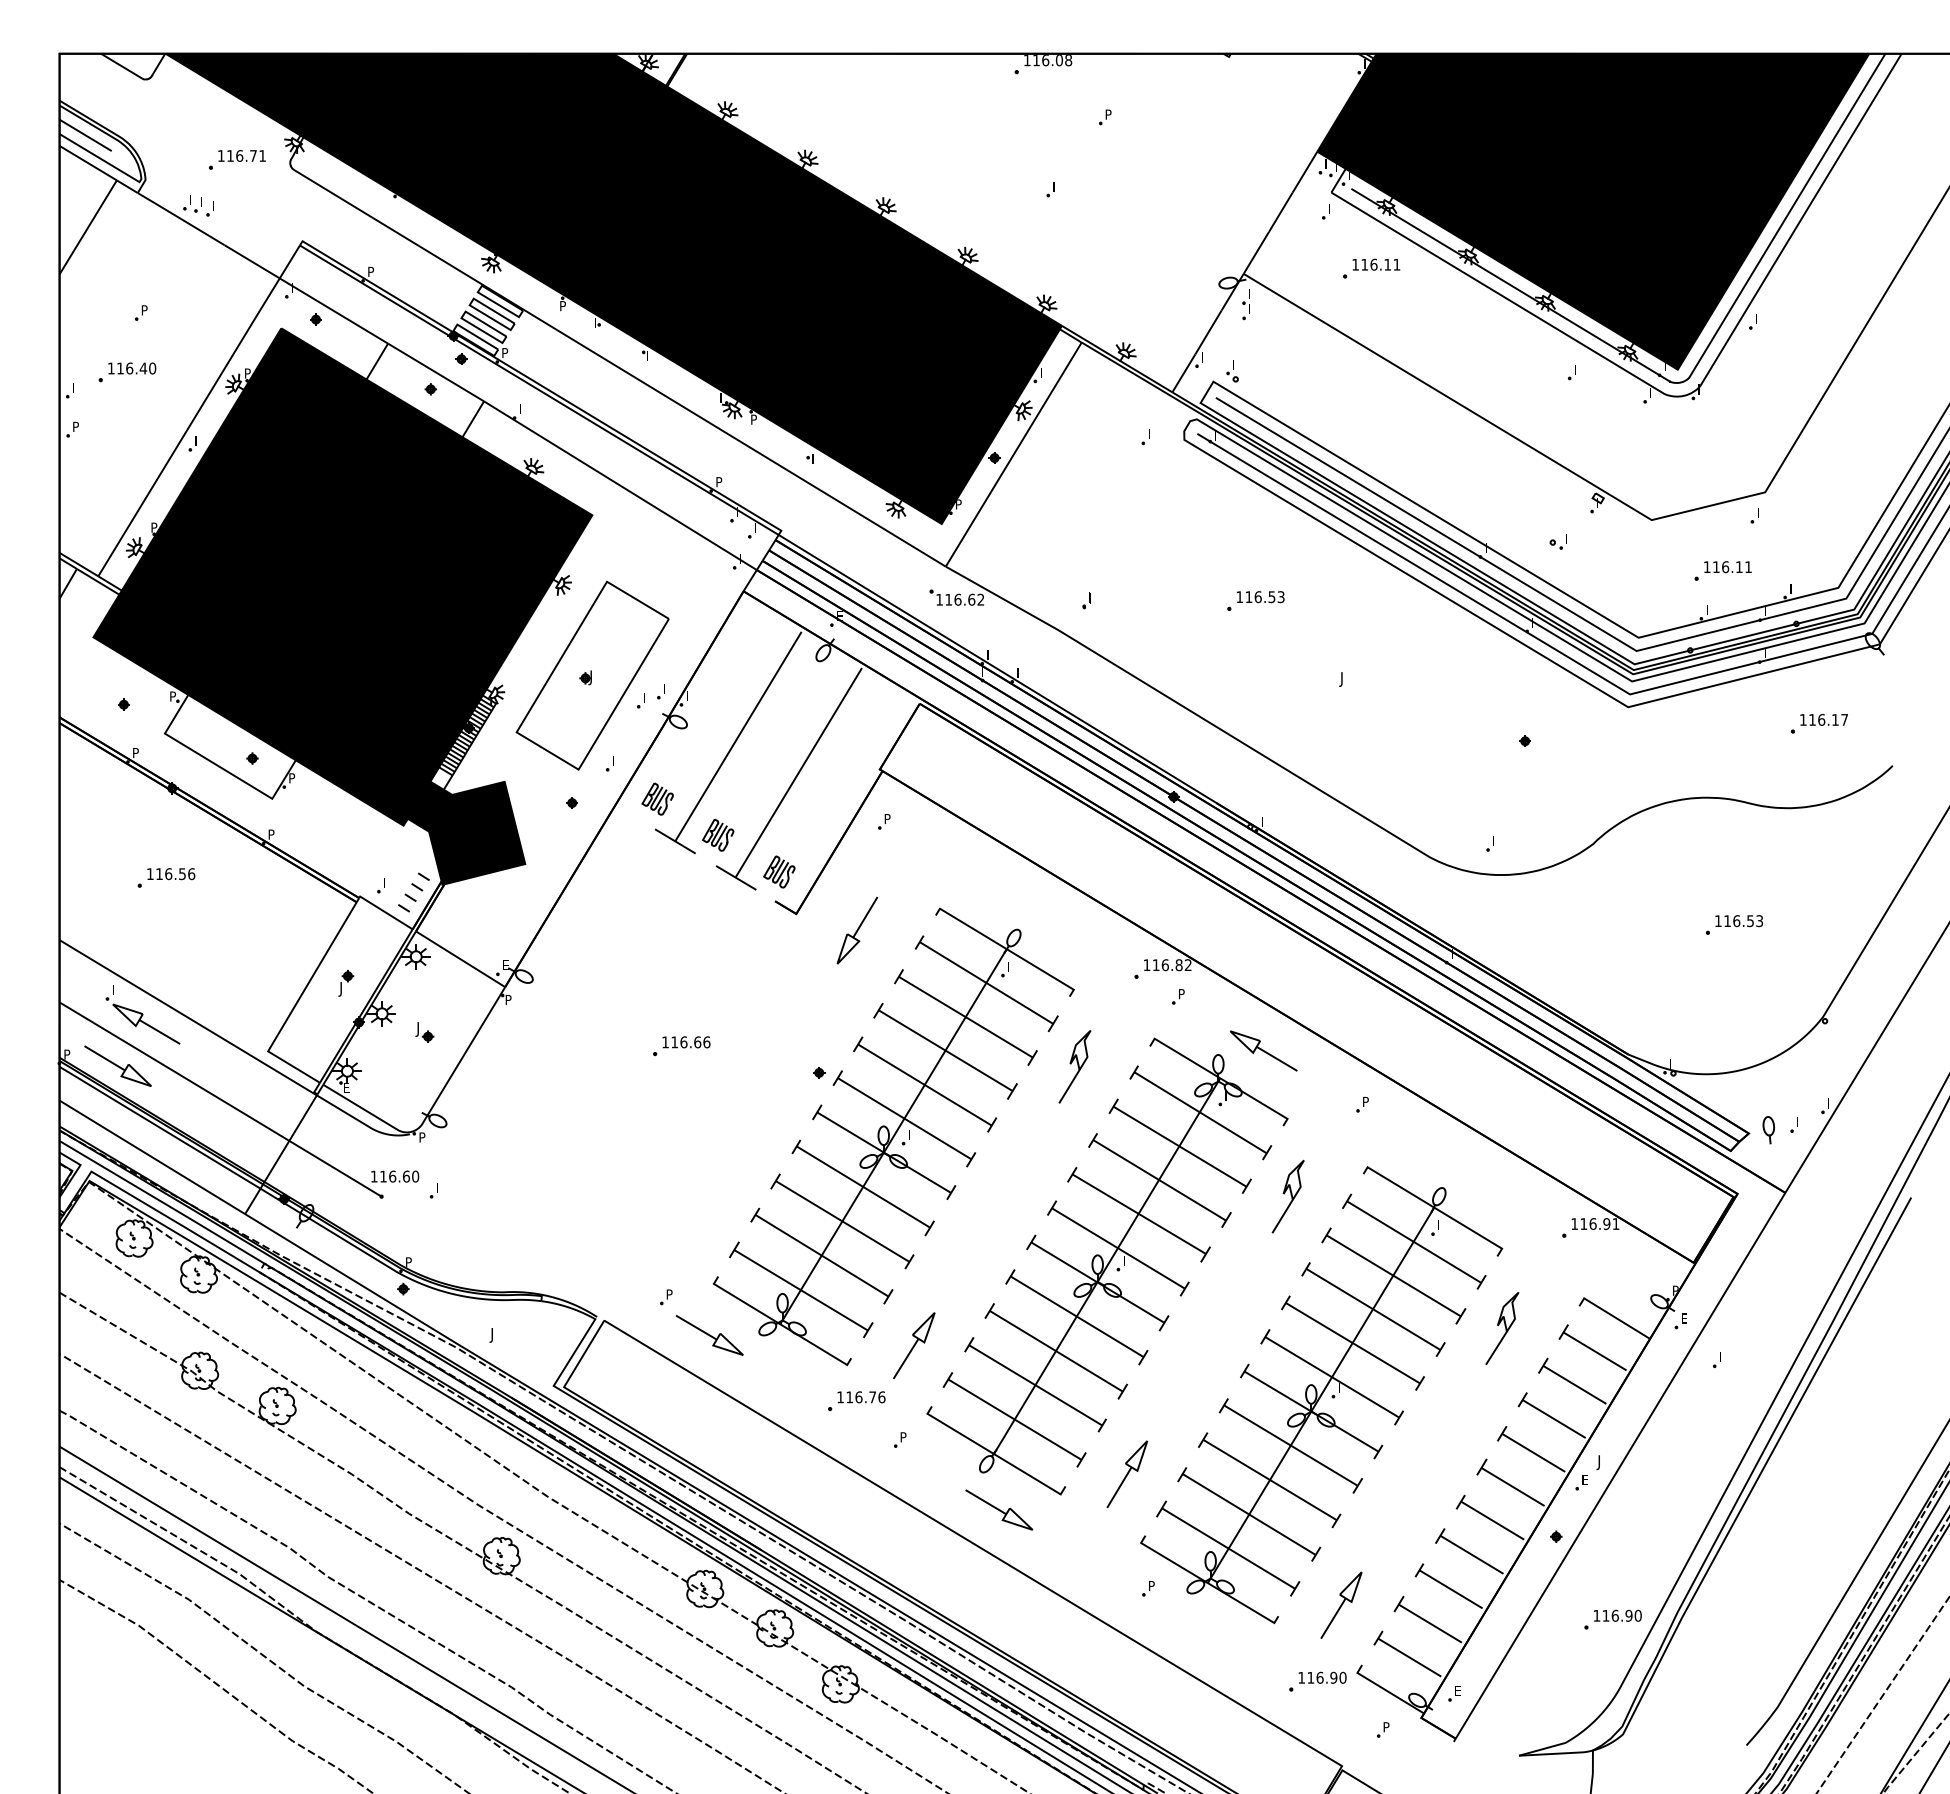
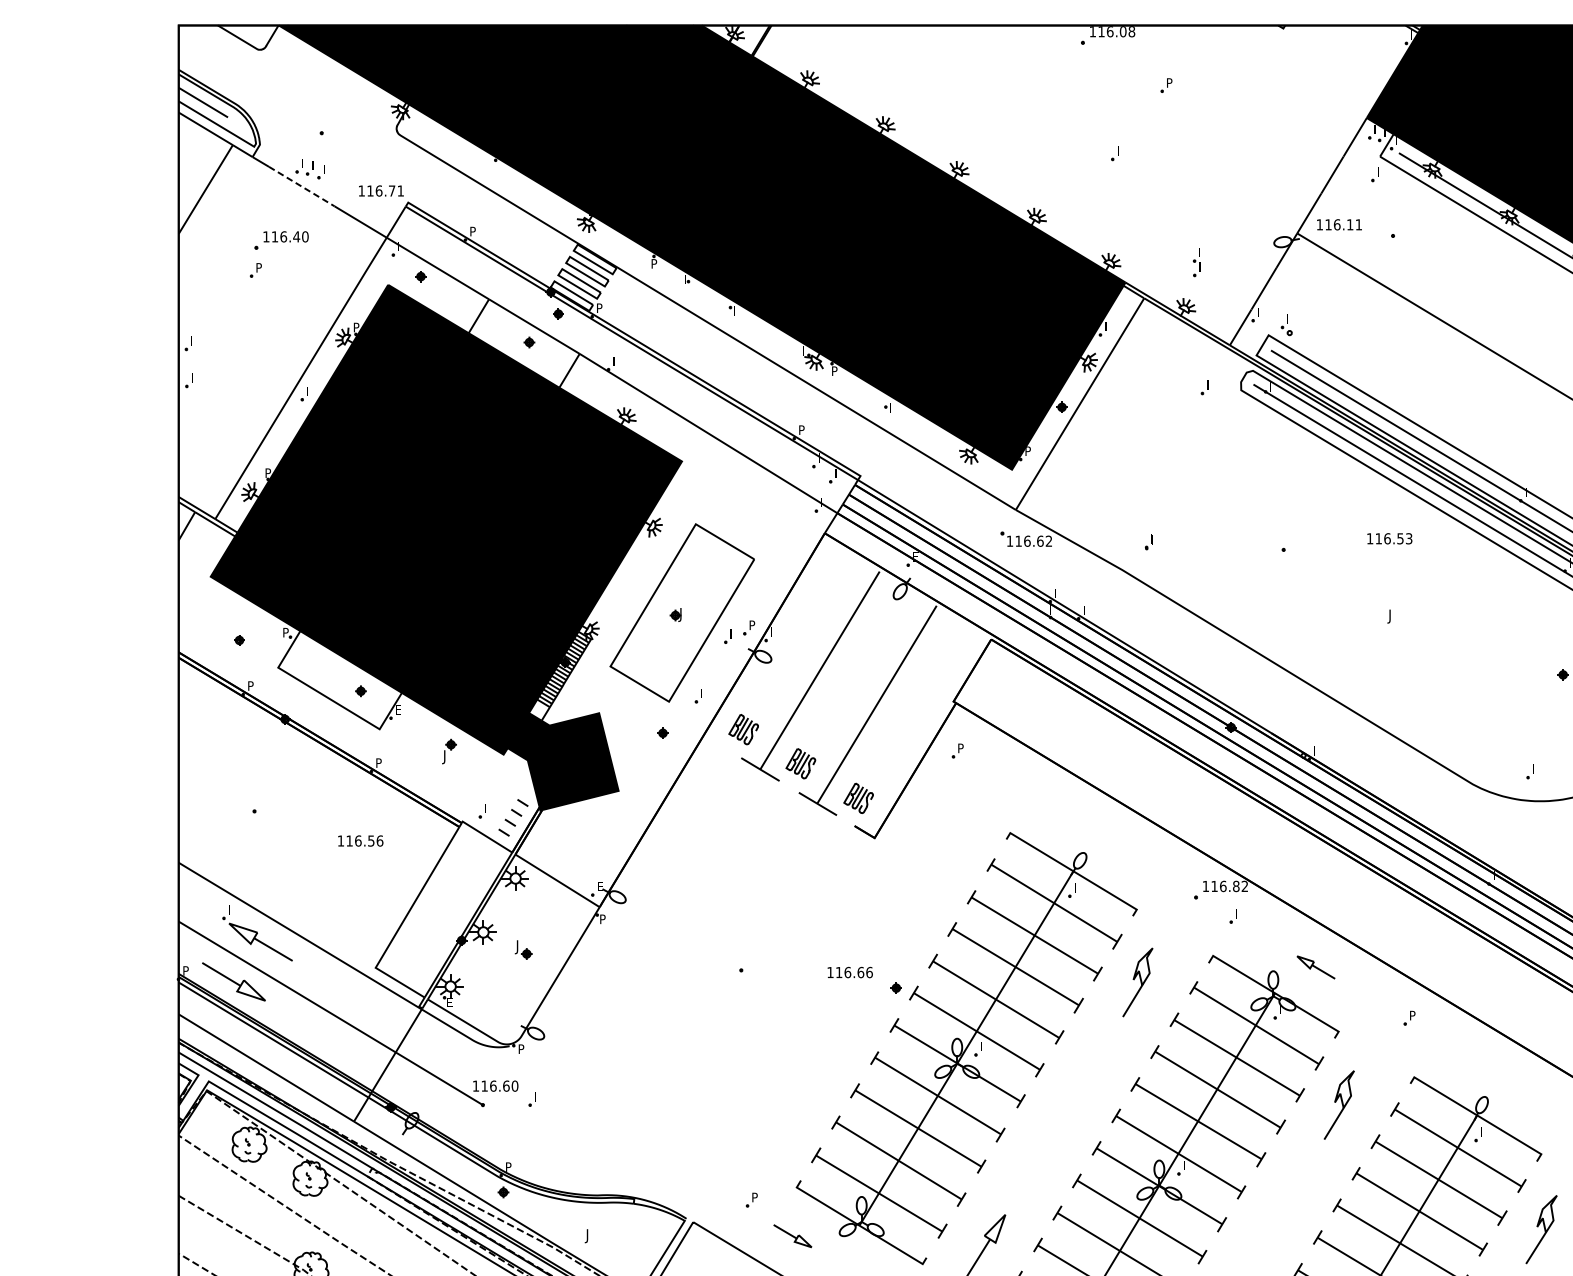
text: (241, 155) -> (380, 190), moved
line: (189, 224) -> (301, 186), solid -> dashed
text: (1376, 264) -> (1339, 224), moved
part: (1245, 304) -> (1196, 262), moved
part: (127, 372) -> (281, 240), moved
text: (75, 426) -> (193, 377), P -> I
text: (1260, 597) -> (1389, 539), moved
text: (666, 688) -> (752, 625), I -> P
text: (292, 778) -> (398, 710), P -> E
text: (171, 874) -> (360, 841), moved
part: (857, 930) -> (932, 853), removed
part: (346, 983) -> (449, 751), moved
text: (1181, 994) -> (1238, 914), P -> I
text: (686, 1042) -> (850, 972), moved
part: (1263, 1050) -> (1315, 967), size x0.6
part: (709, 1335) -> (792, 1236), size x0.6

